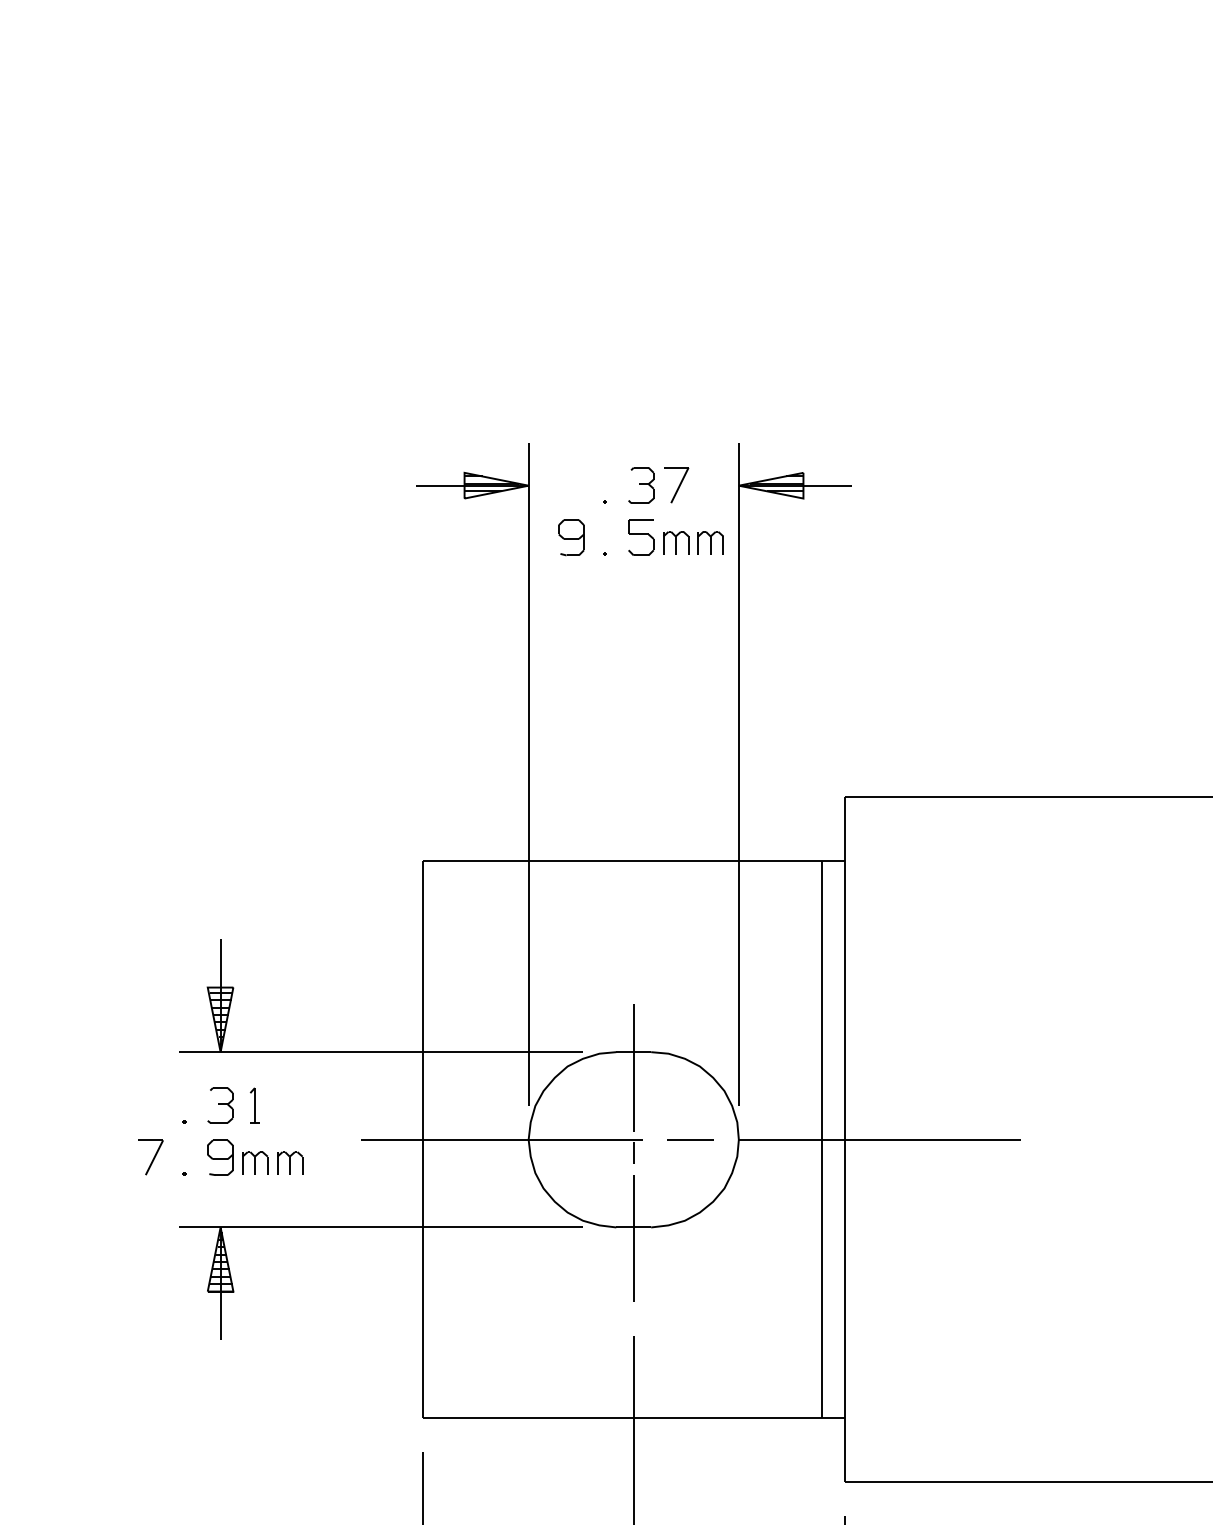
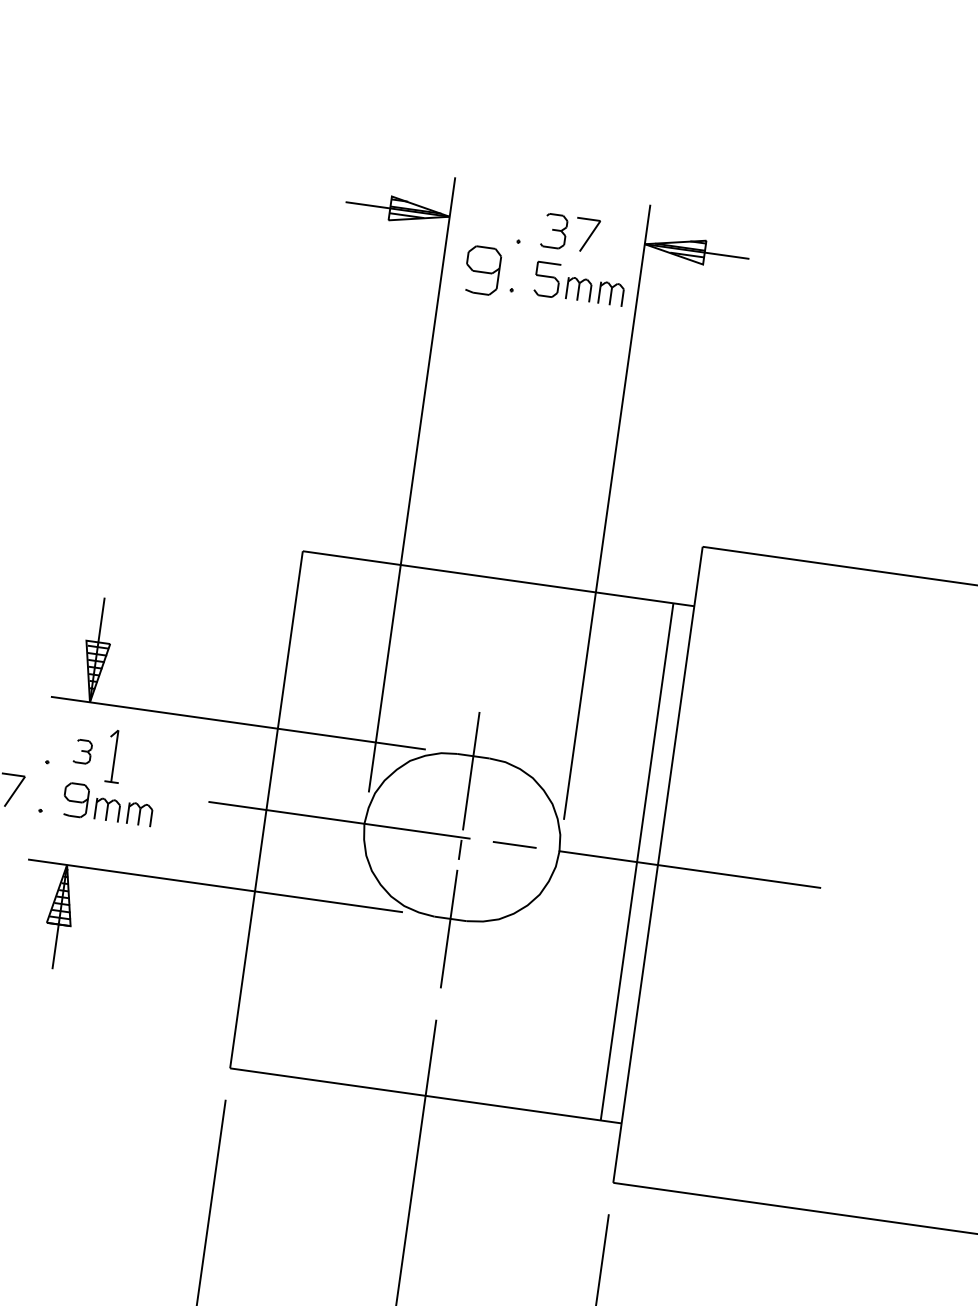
part: (571, 537) -> (482, 270), size x1.4
part: (220, 1105) -> (82, 751), size x0.7
part: (254, 1105) -> (114, 756), size x1.6

